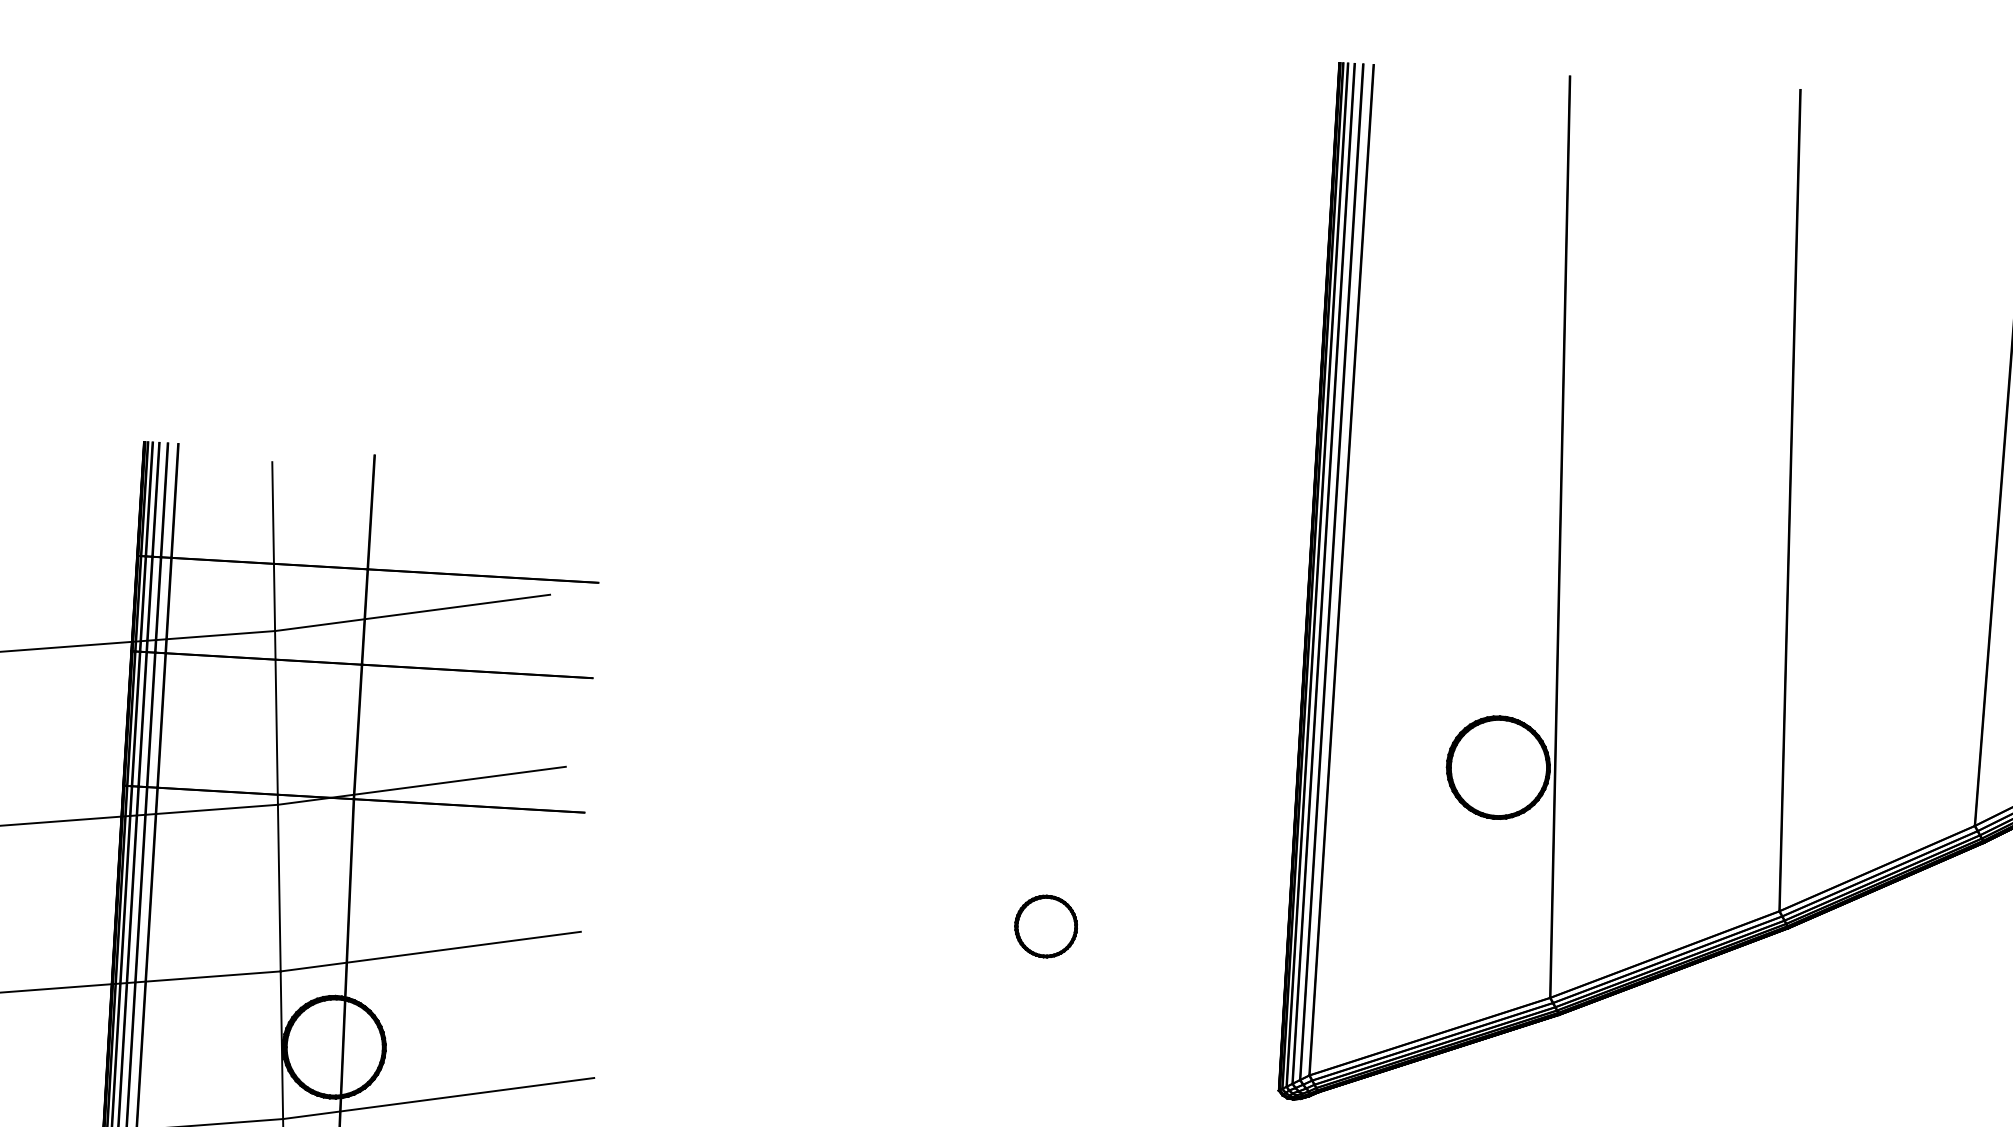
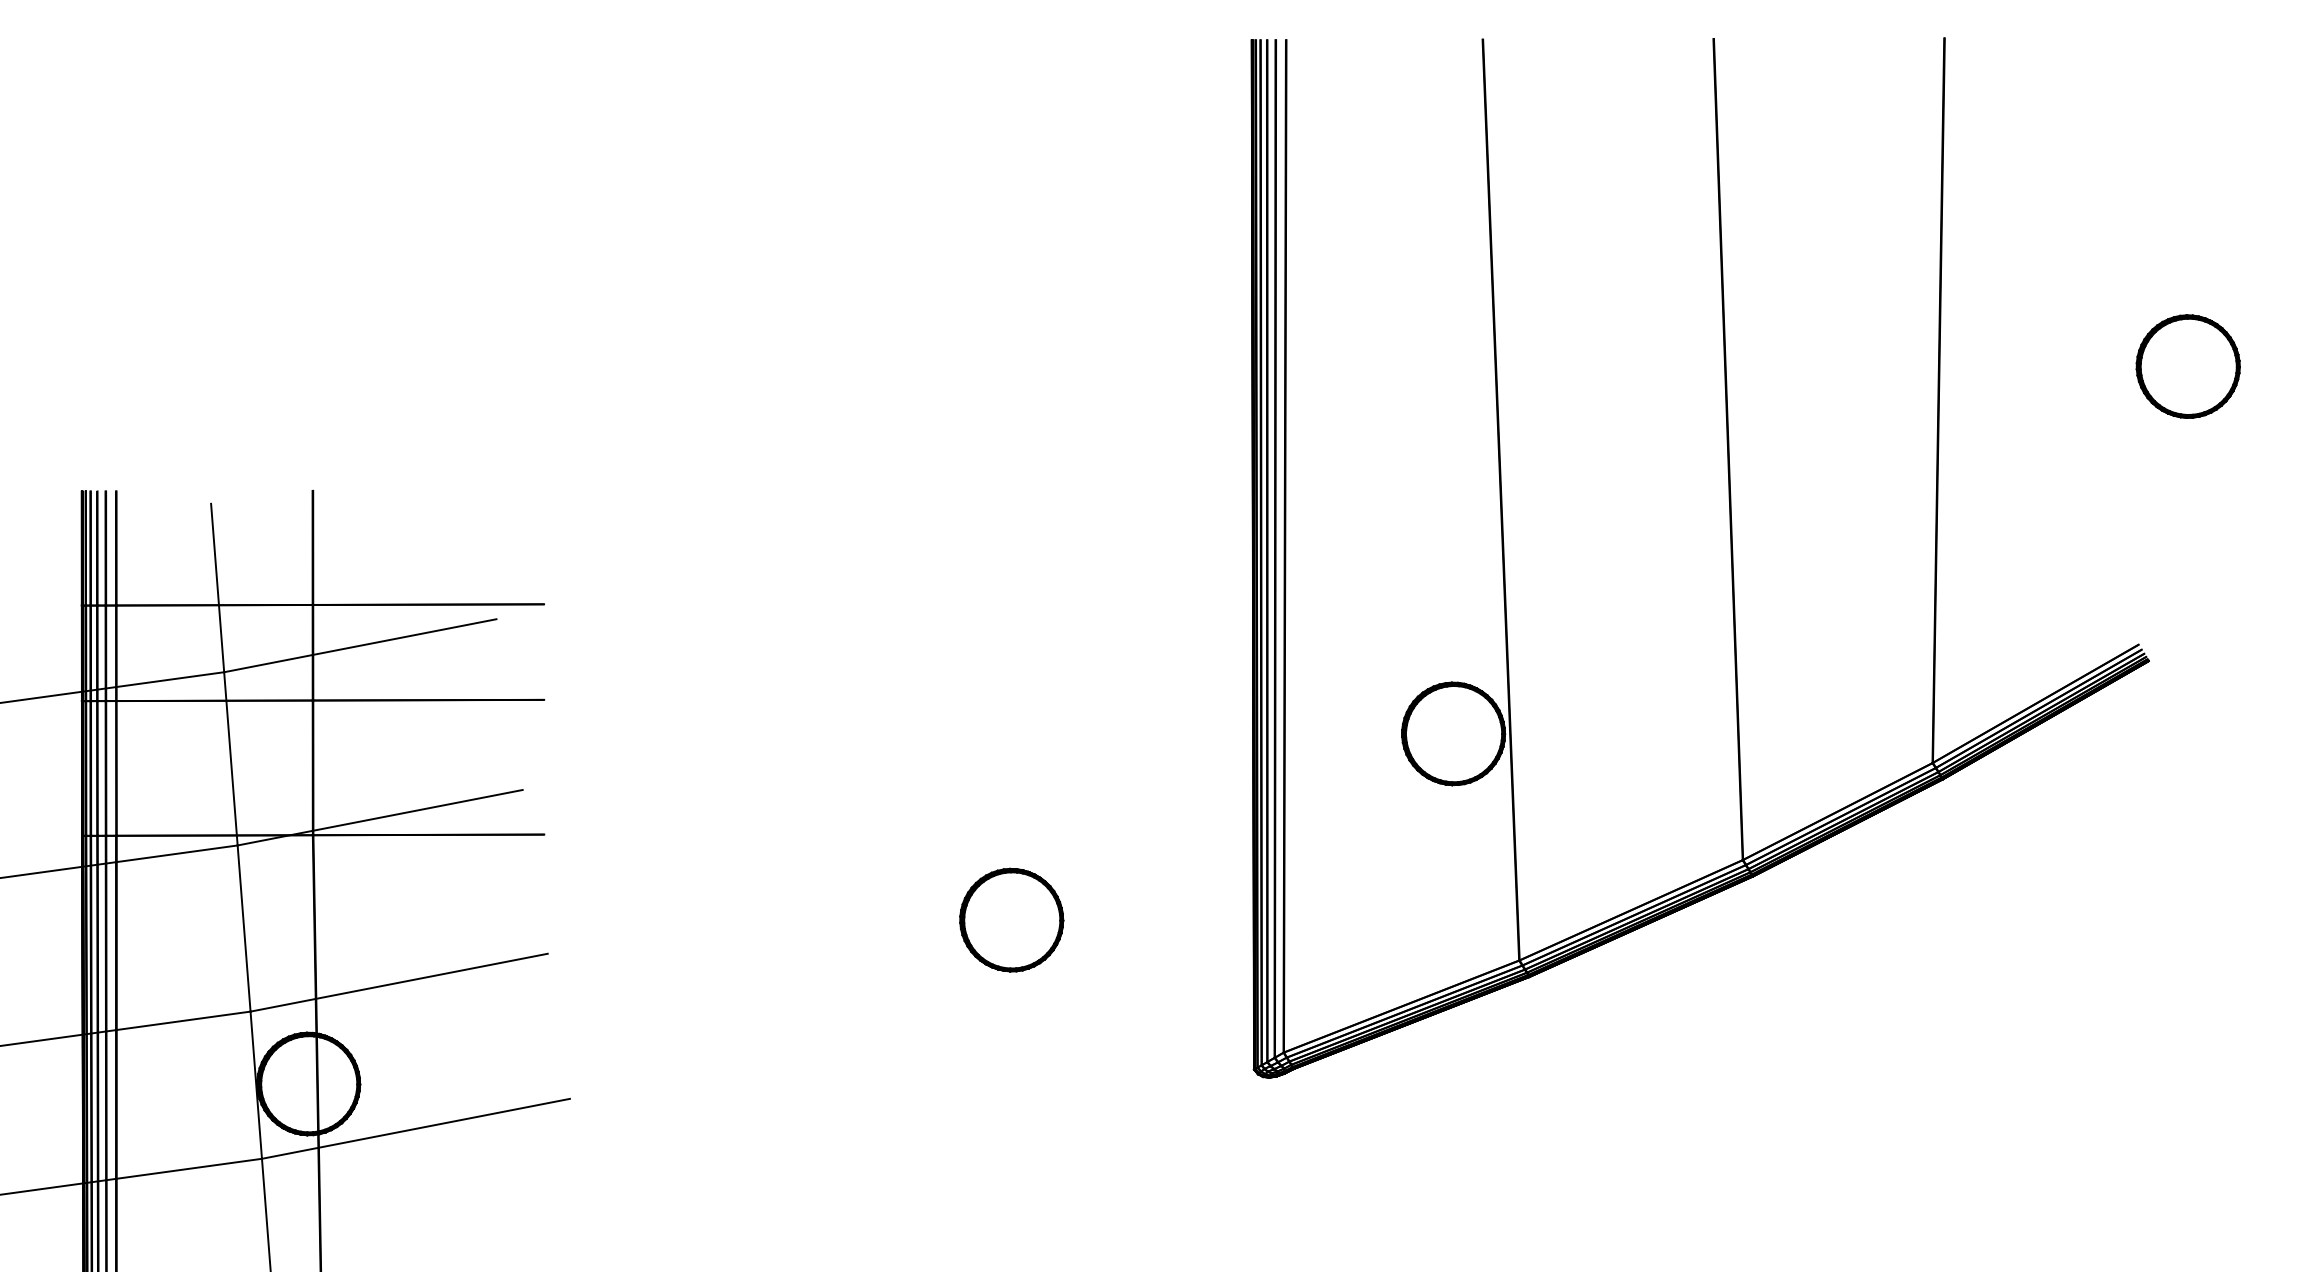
part: (1045, 925) -> (1011, 919), size x1.67

